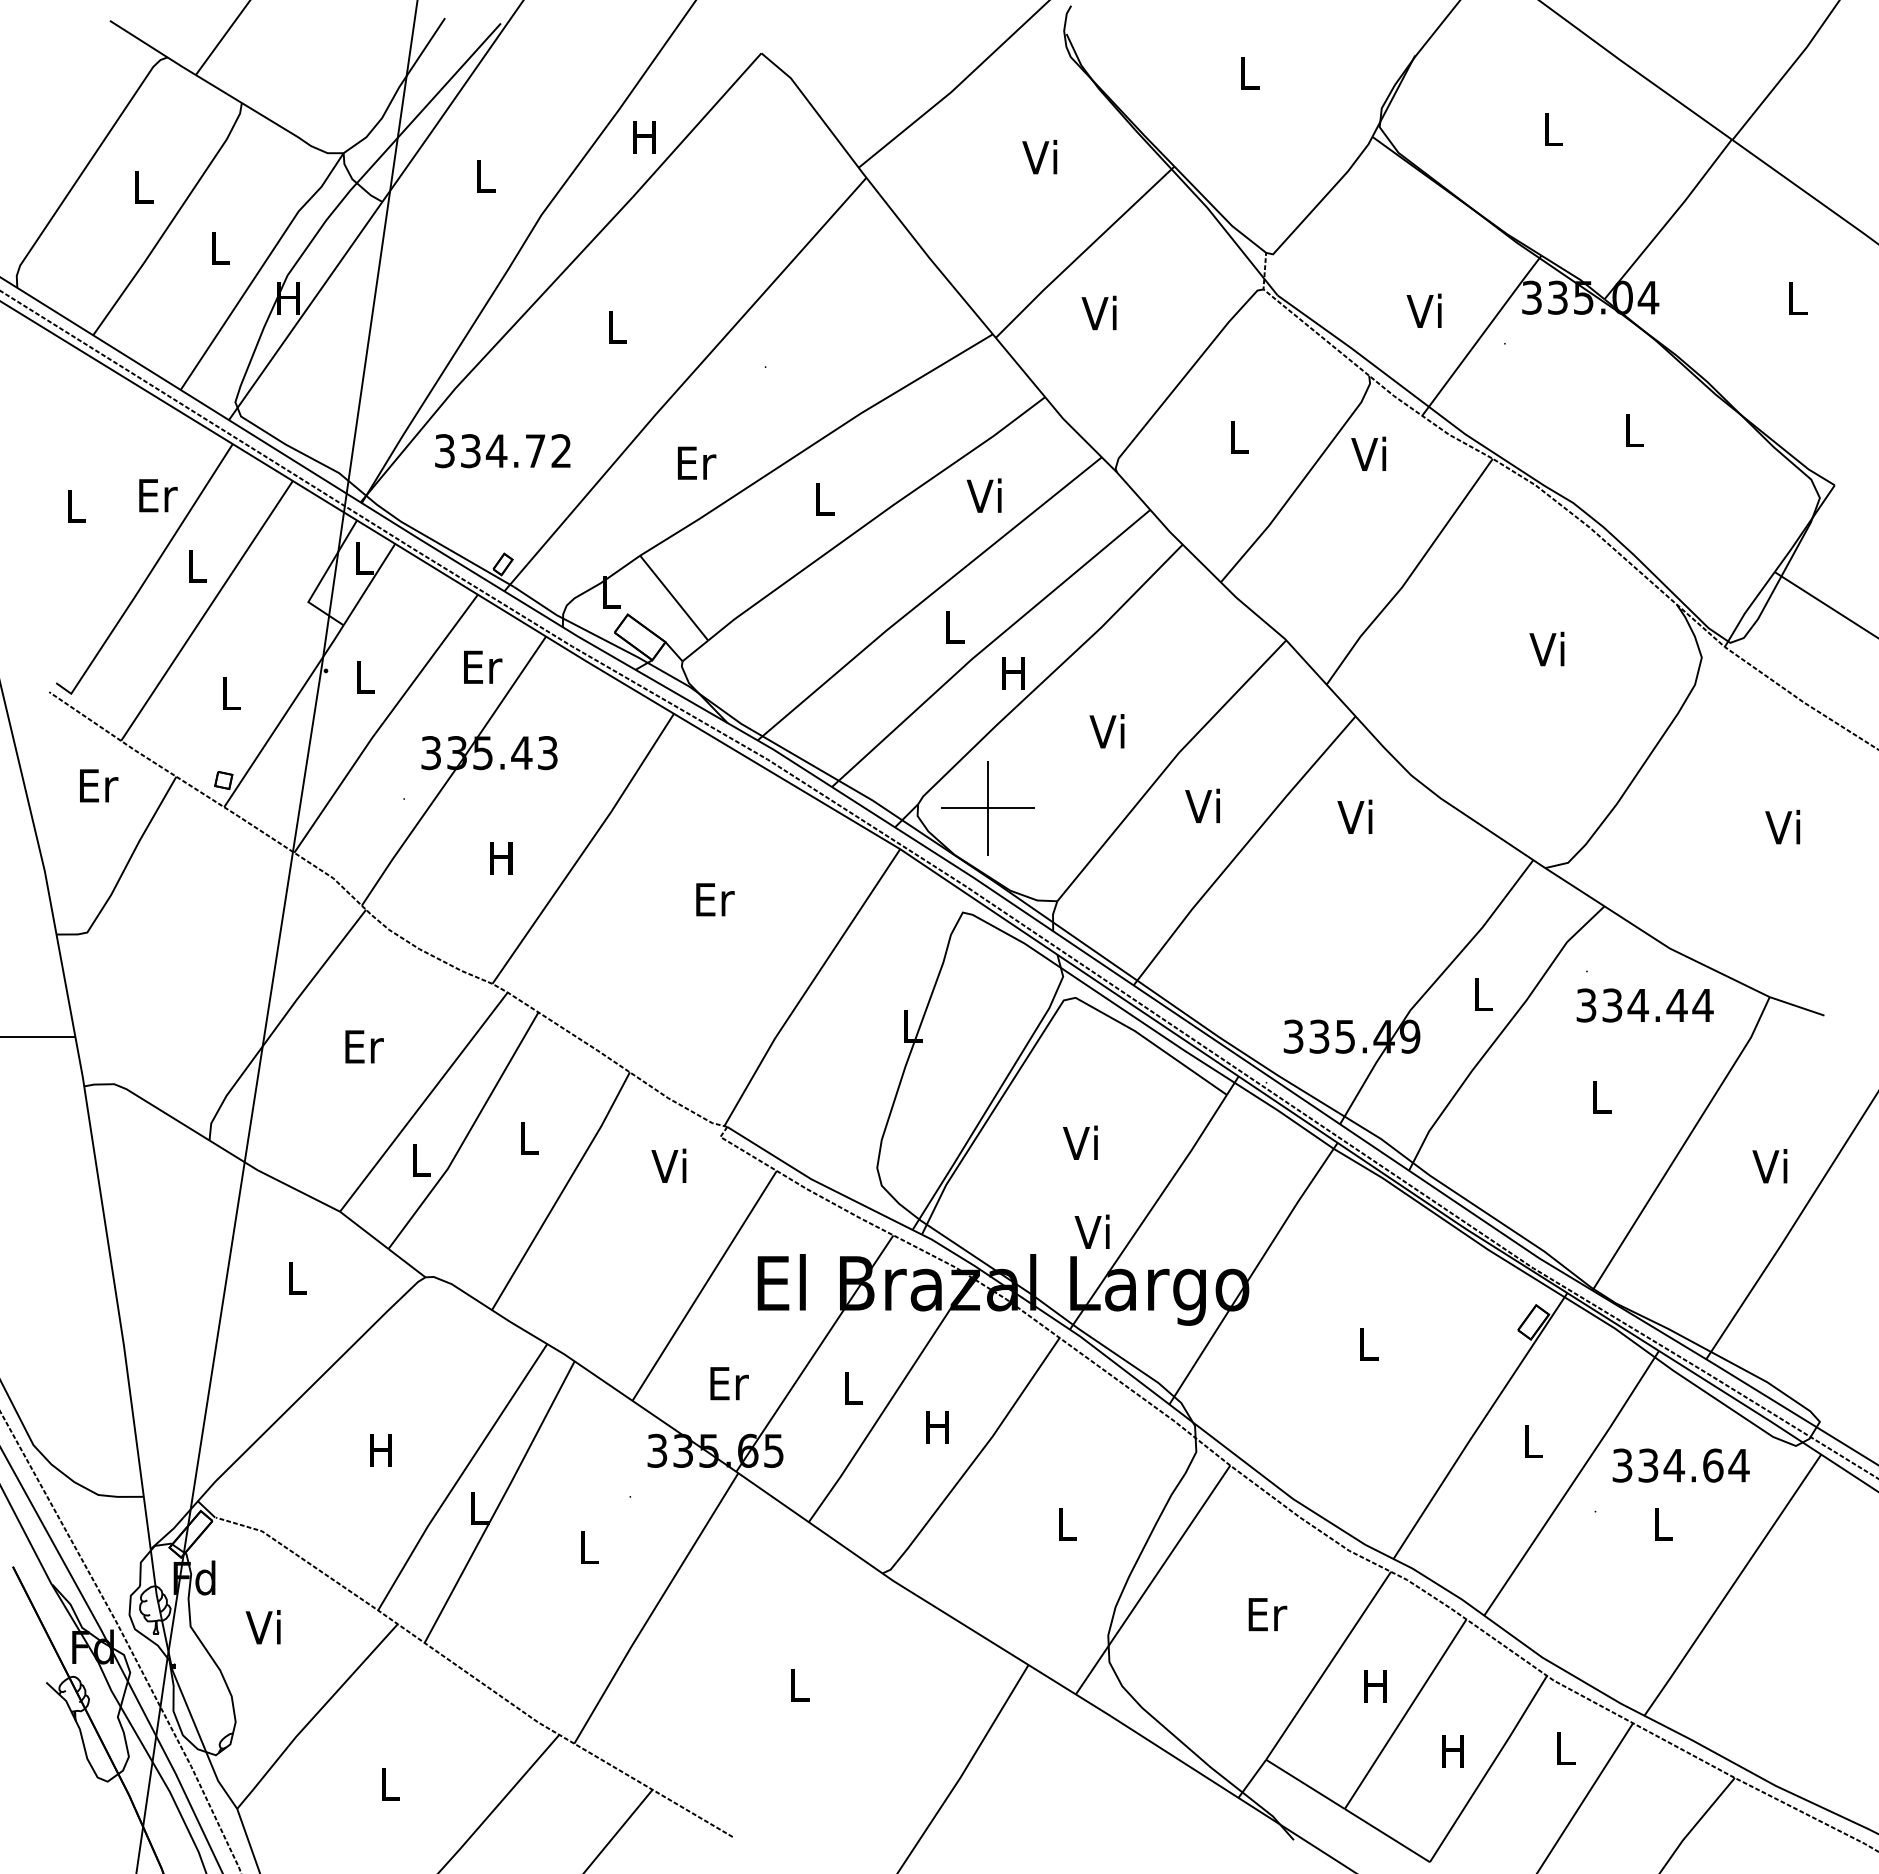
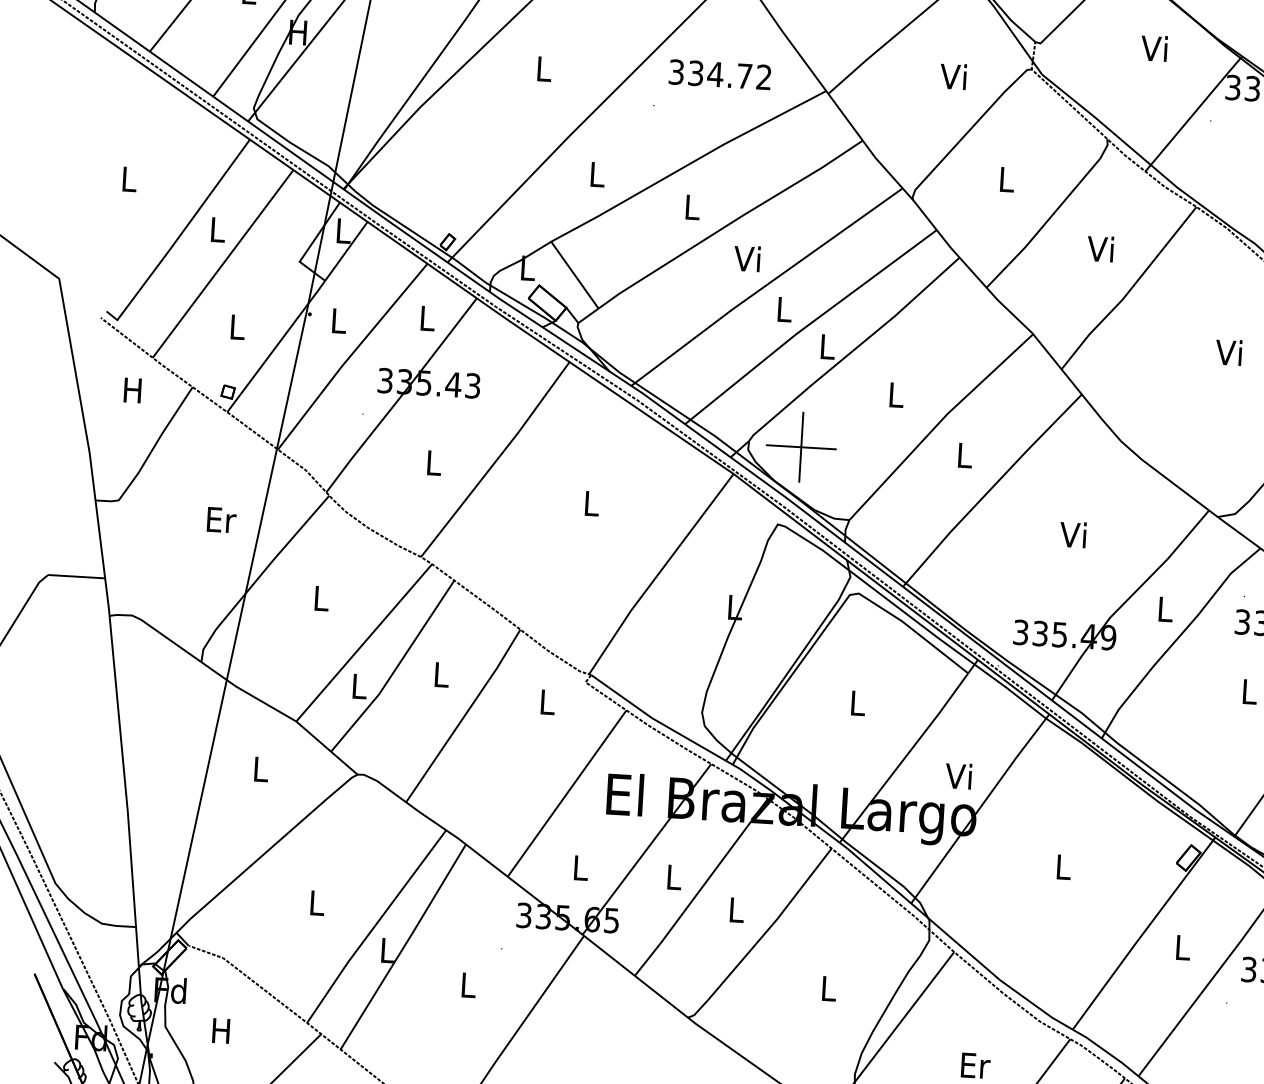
text: (1423, 310) -> (1153, 48), moved
text: (1098, 312) -> (952, 76), moved
text: (502, 451) -> (719, 75), moved
text: (1368, 453) -> (1100, 248), moved
text: (696, 462) -> (597, 174), Er -> L
text: (158, 495) -> (221, 520), moved
text: (983, 495) -> (746, 258), moved
text: (483, 666) -> (428, 318), Er -> L
text: (1013, 673) -> (826, 346), H -> L
text: (1106, 731) -> (893, 394), Vi -> L
text: (99, 785) -> (134, 390), Er -> H
text: (1202, 805) -> (962, 454), Vi -> L
text: (1354, 816) -> (1072, 534), moved
text: (501, 858) -> (433, 463), H -> L
text: (715, 899) -> (592, 503), Er -> L
text: (364, 1046) -> (322, 598), Er -> L
text: (1080, 1142) -> (856, 702), Vi -> L
text: (668, 1165) -> (545, 701), Vi -> L
text: (1091, 1231) -> (958, 775), moved
text: (729, 1383) -> (581, 868), Er -> L
text: (937, 1427) -> (735, 910), H -> L
text: (380, 1450) -> (316, 902), H -> L
text: (262, 1627) -> (219, 1030), Vi -> H

